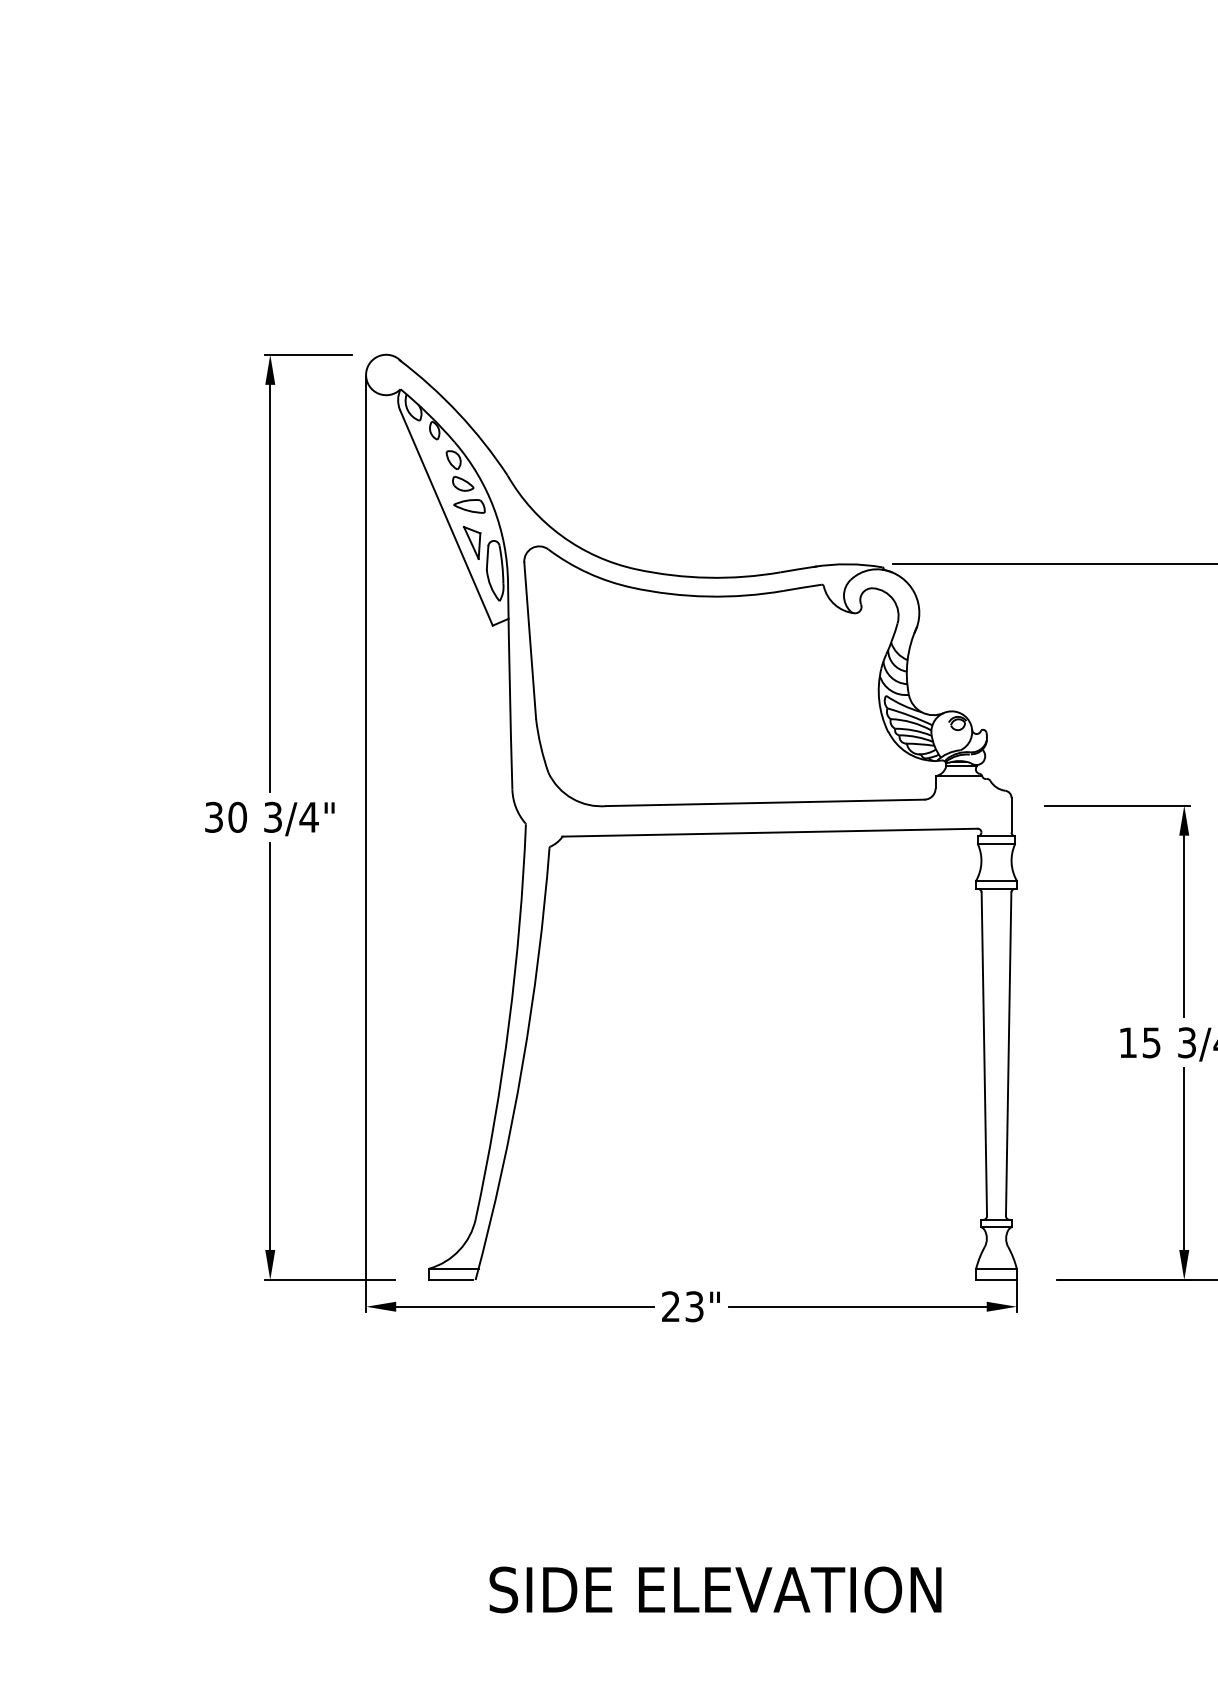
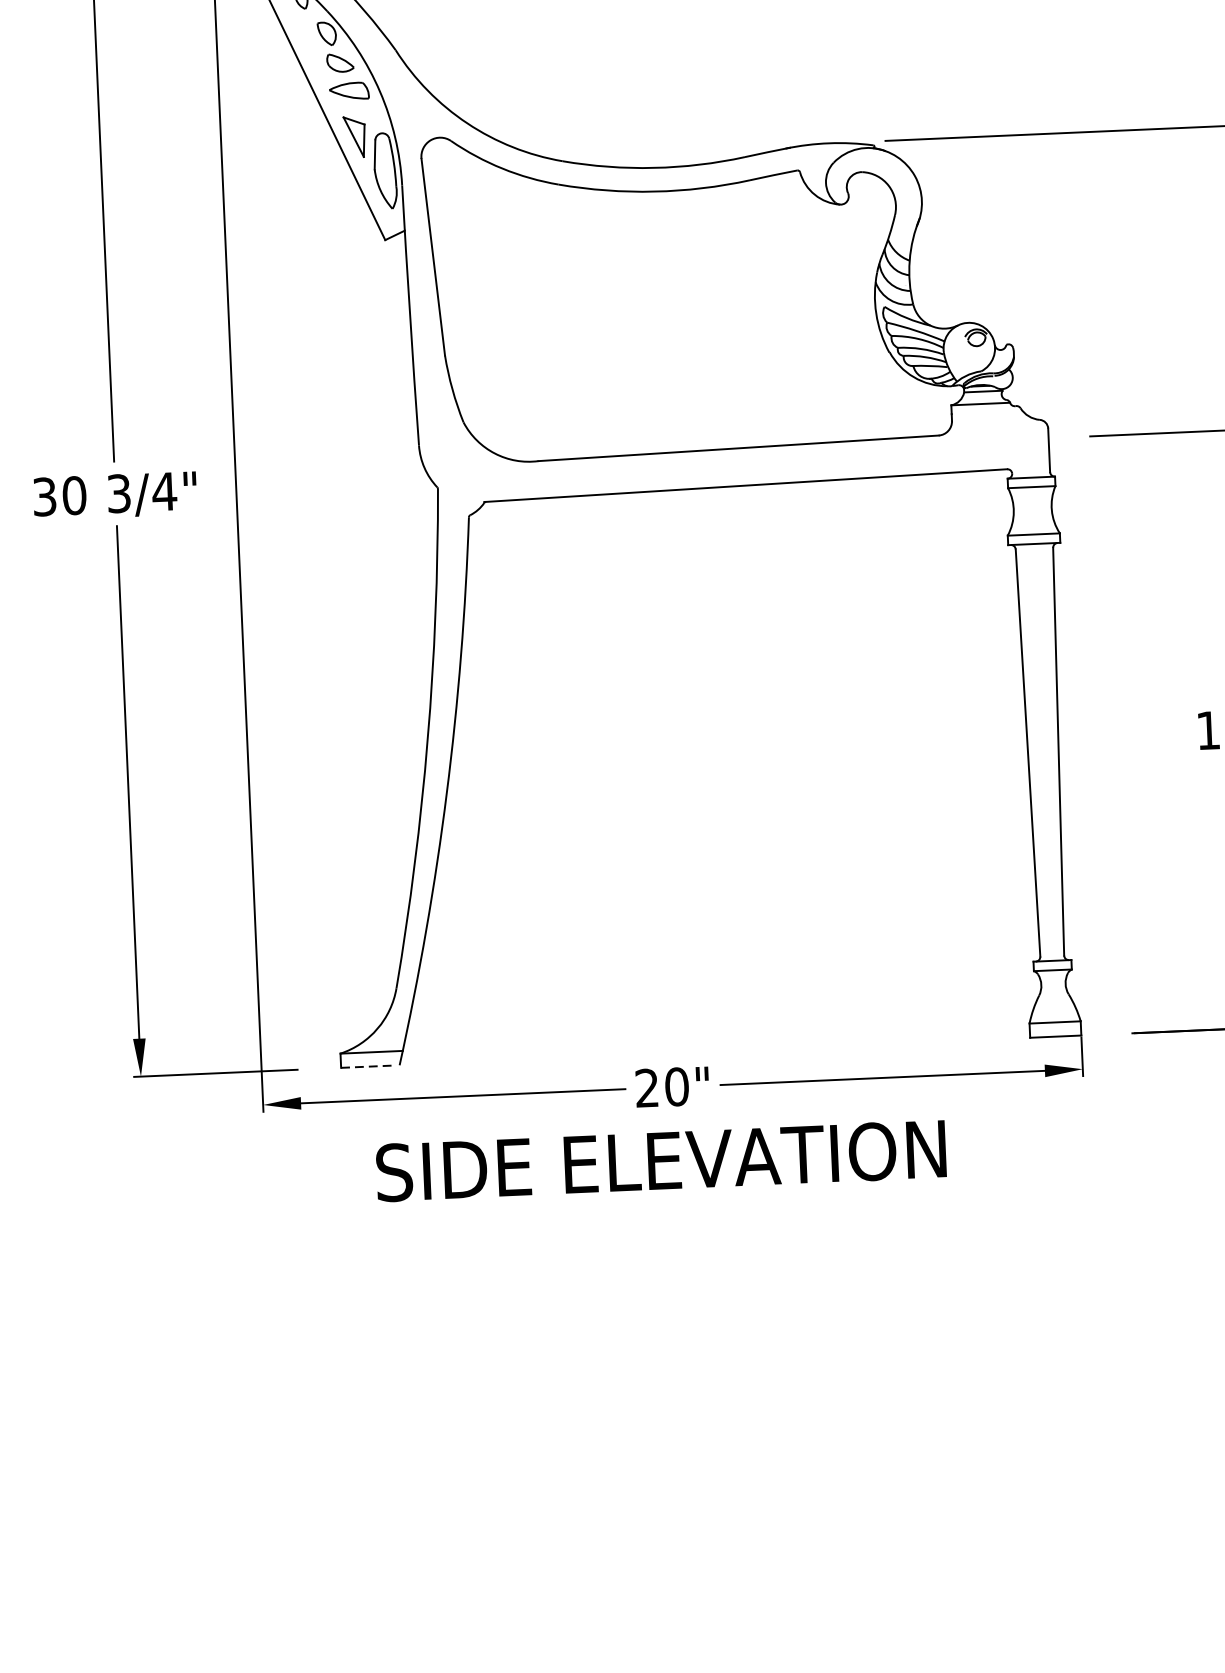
line: (451, 1280) -> (369, 1067), solid -> dashed
text: (694, 1306) -> (676, 1086), 23" -> 20"
text: (715, 1589) -> (661, 1160), moved

